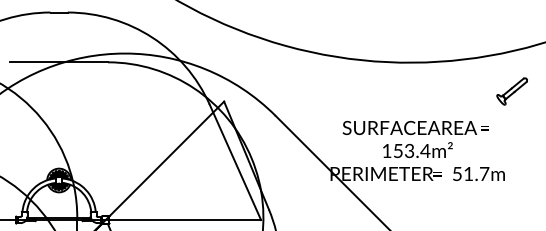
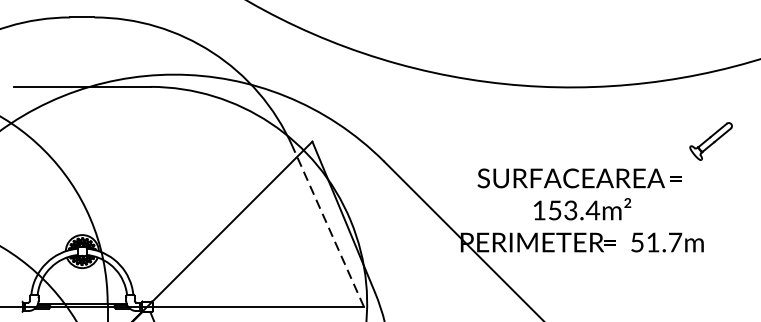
part: (511, 91) -> (710, 141), moved
line: (235, 161) -> (328, 225), solid -> dashed

